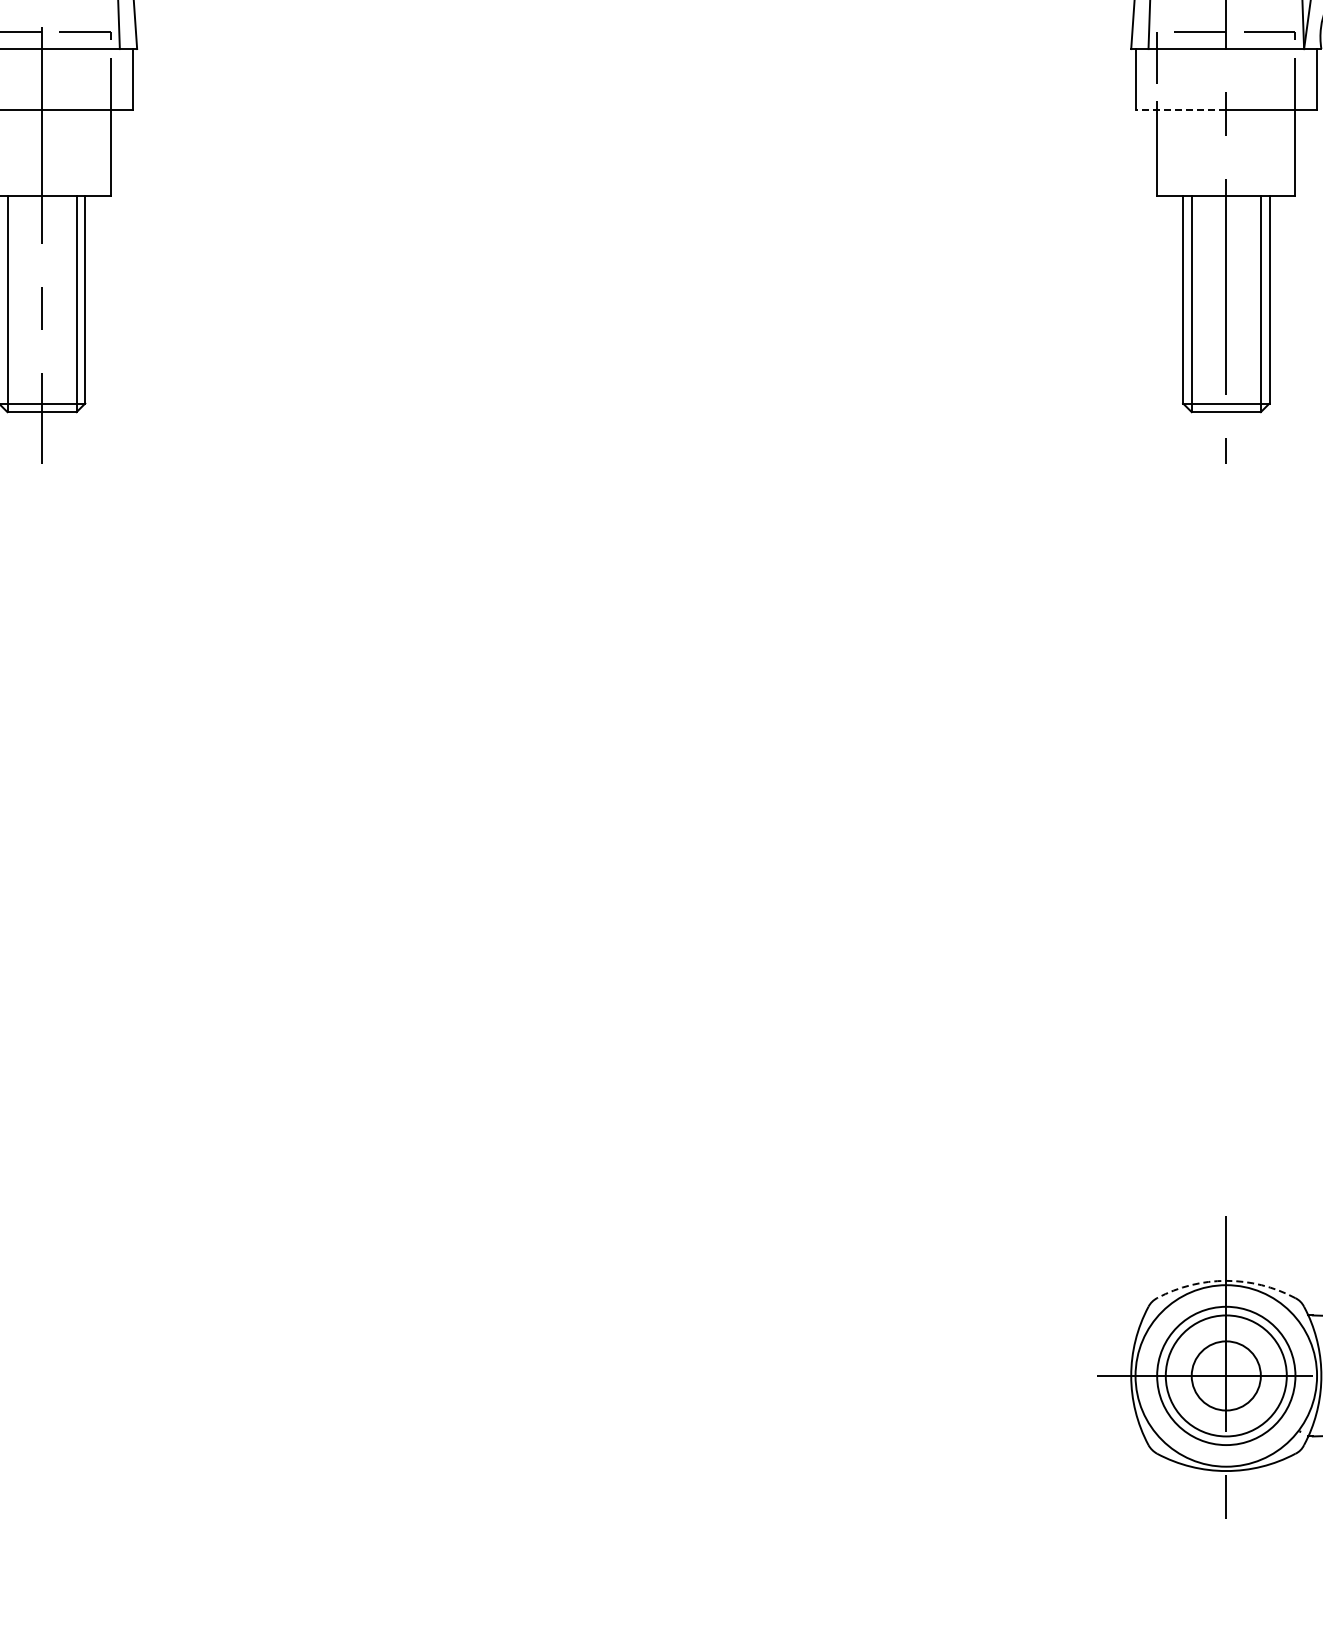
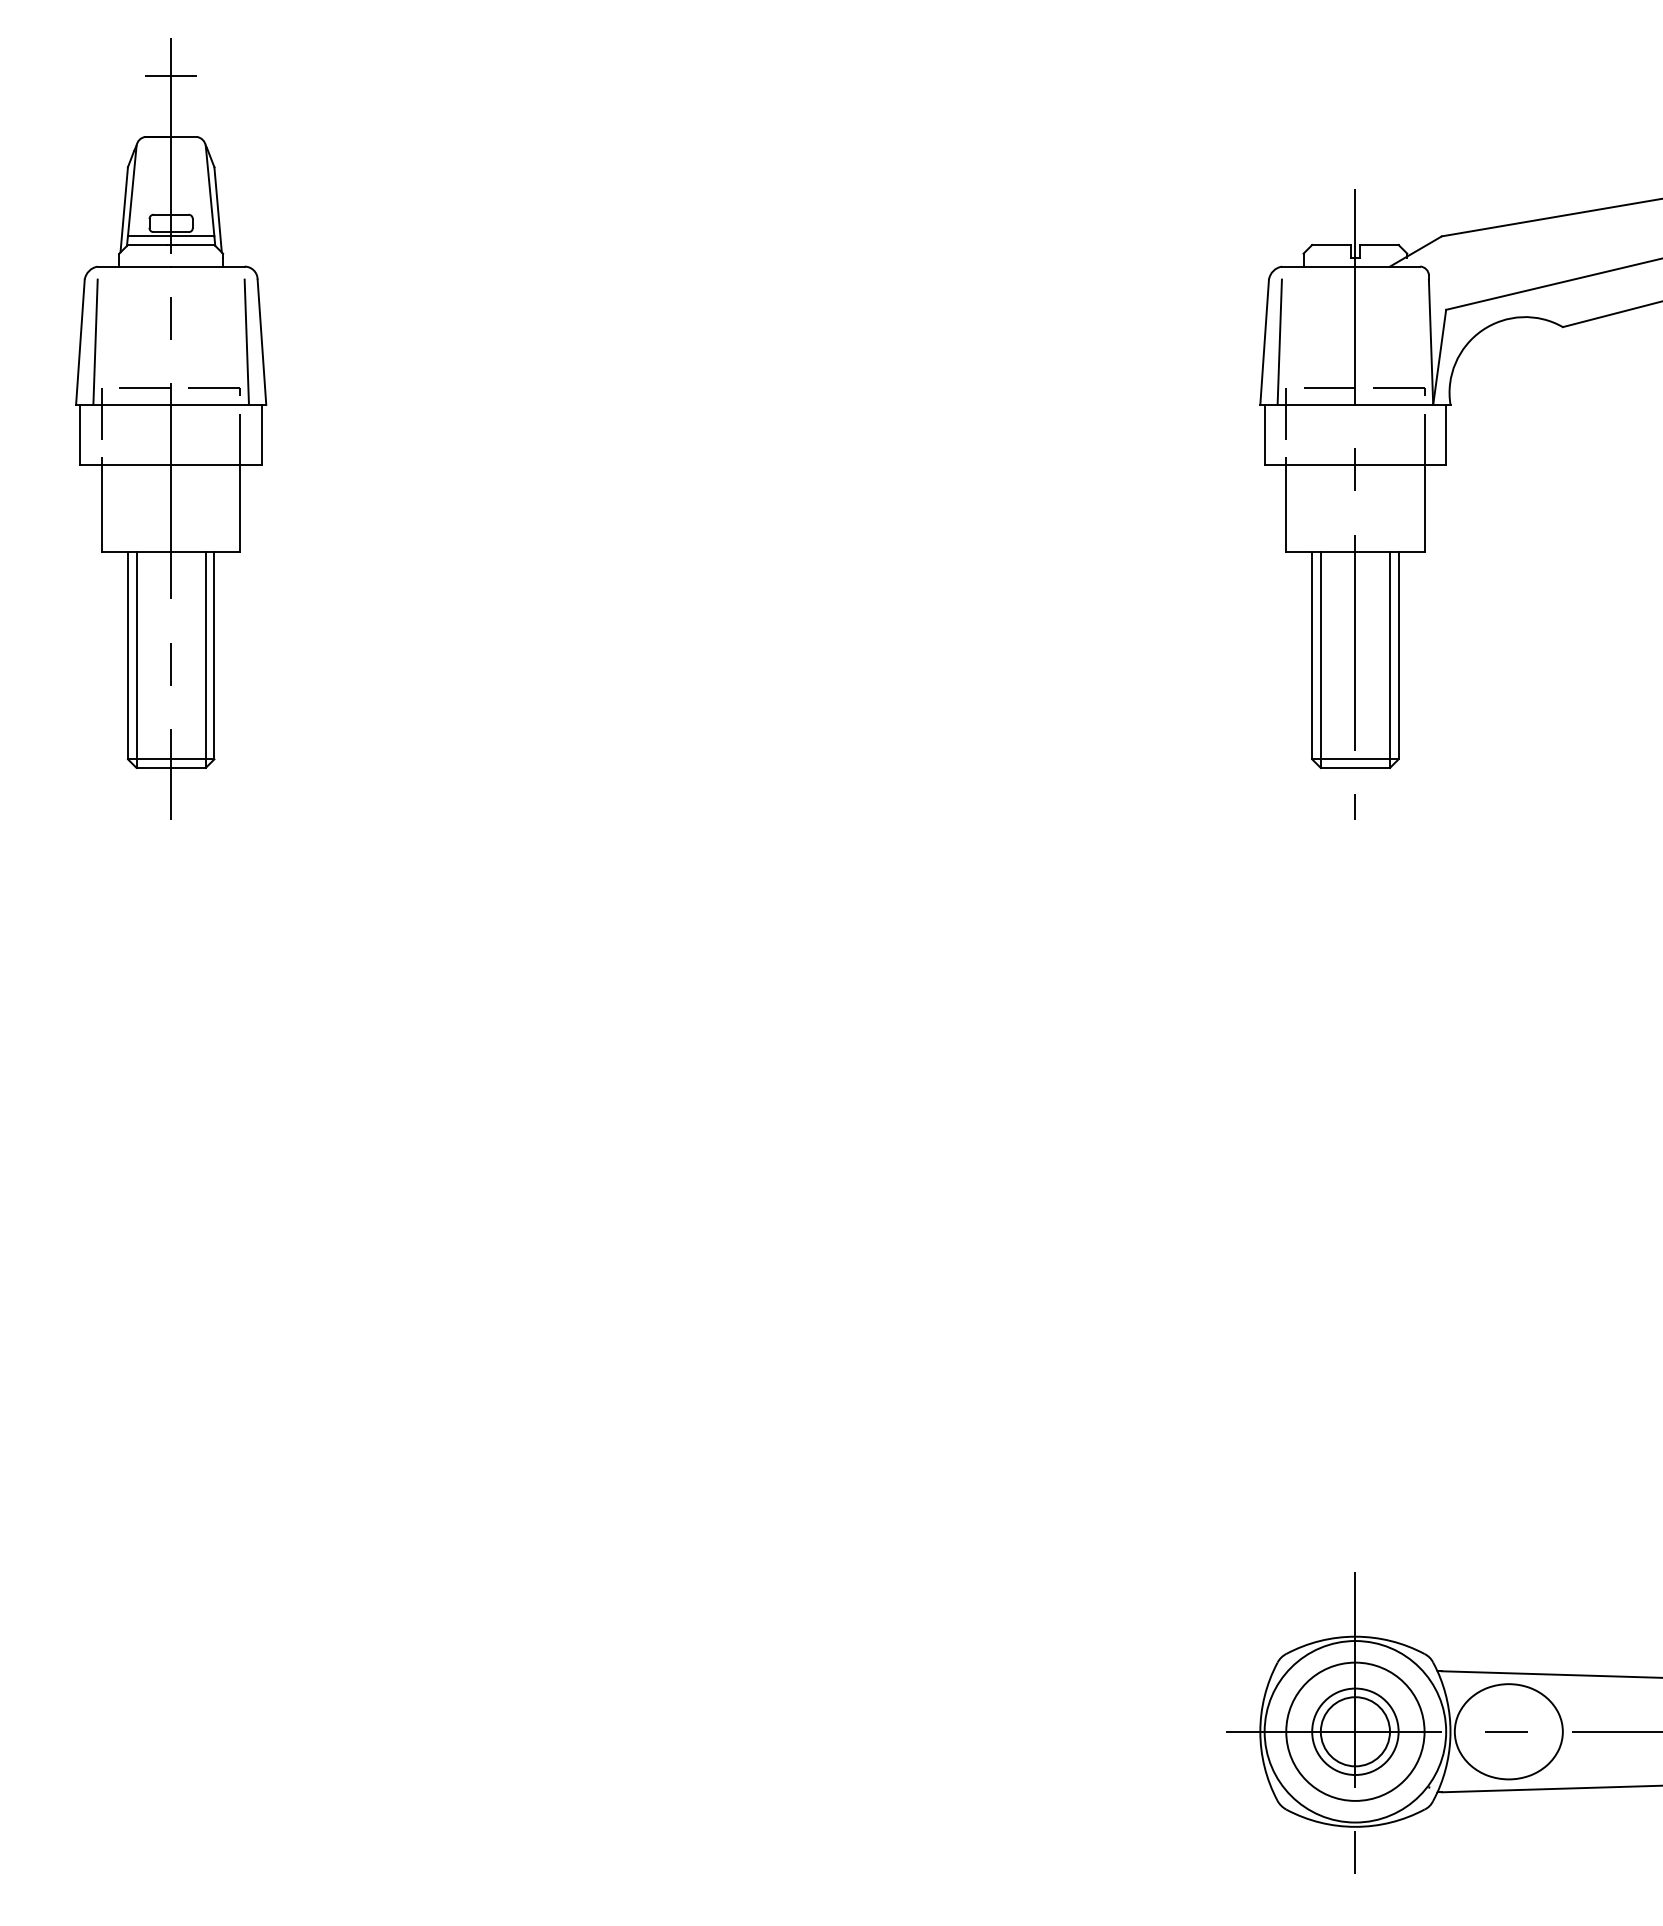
line: (1180, 109) -> (1309, 465), dashed -> solid
arc: (1226, 1280) -> (1355, 1636), dashed -> solid
circle: (1226, 1375) -> (1355, 1731), size x0.71

